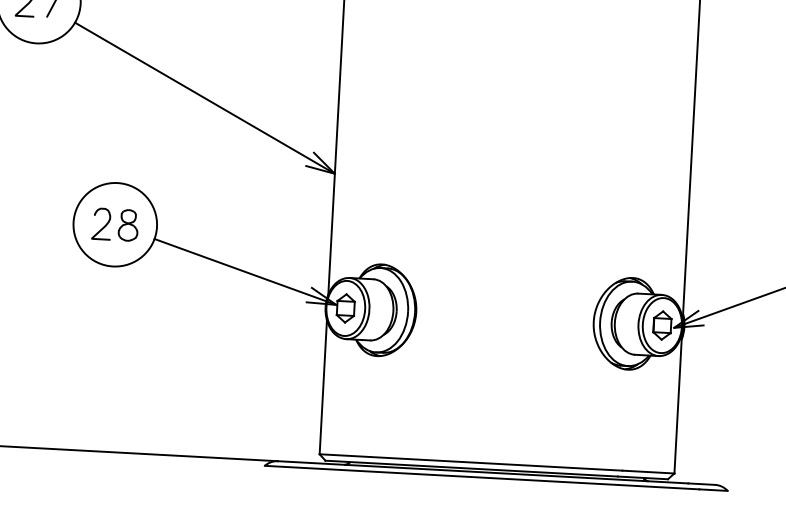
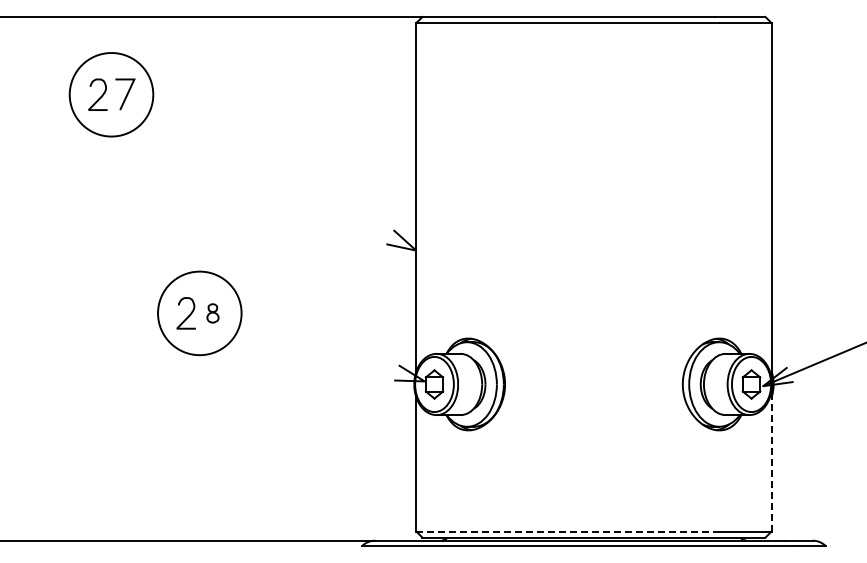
line: (204, 97) -> (282, 181), removed
part: (127, 225) -> (212, 313), size x0.6
line: (244, 271) -> (331, 353), removed
line: (678, 402) -> (771, 460), solid -> dashed
line: (470, 462) -> (567, 531), solid -> dashed

